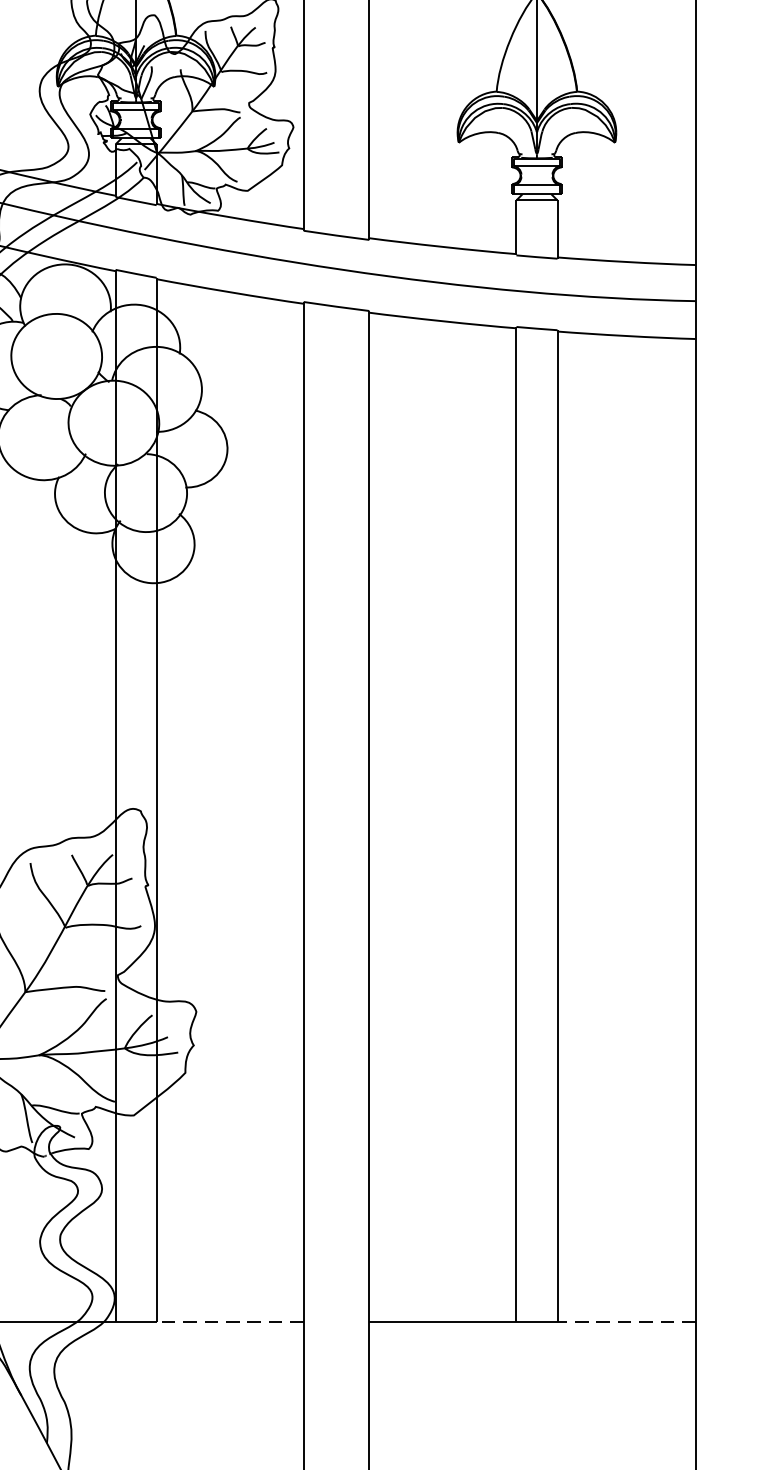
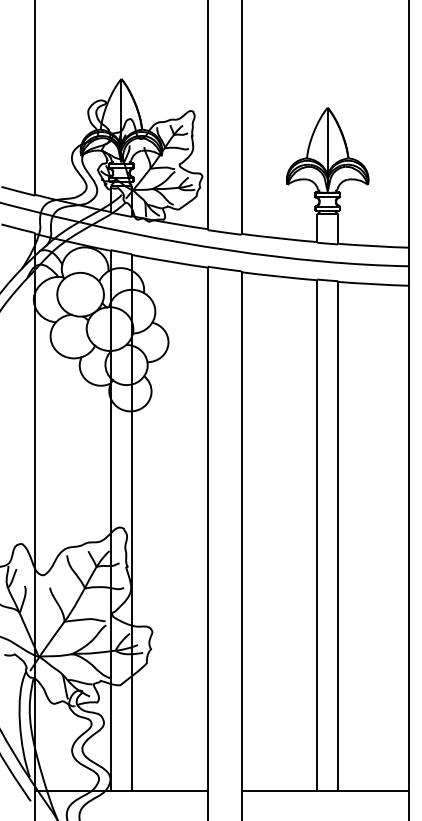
line: (229, 1321) -> (169, 791), dashed -> solid
line: (625, 1321) -> (373, 791), dashed -> solid

